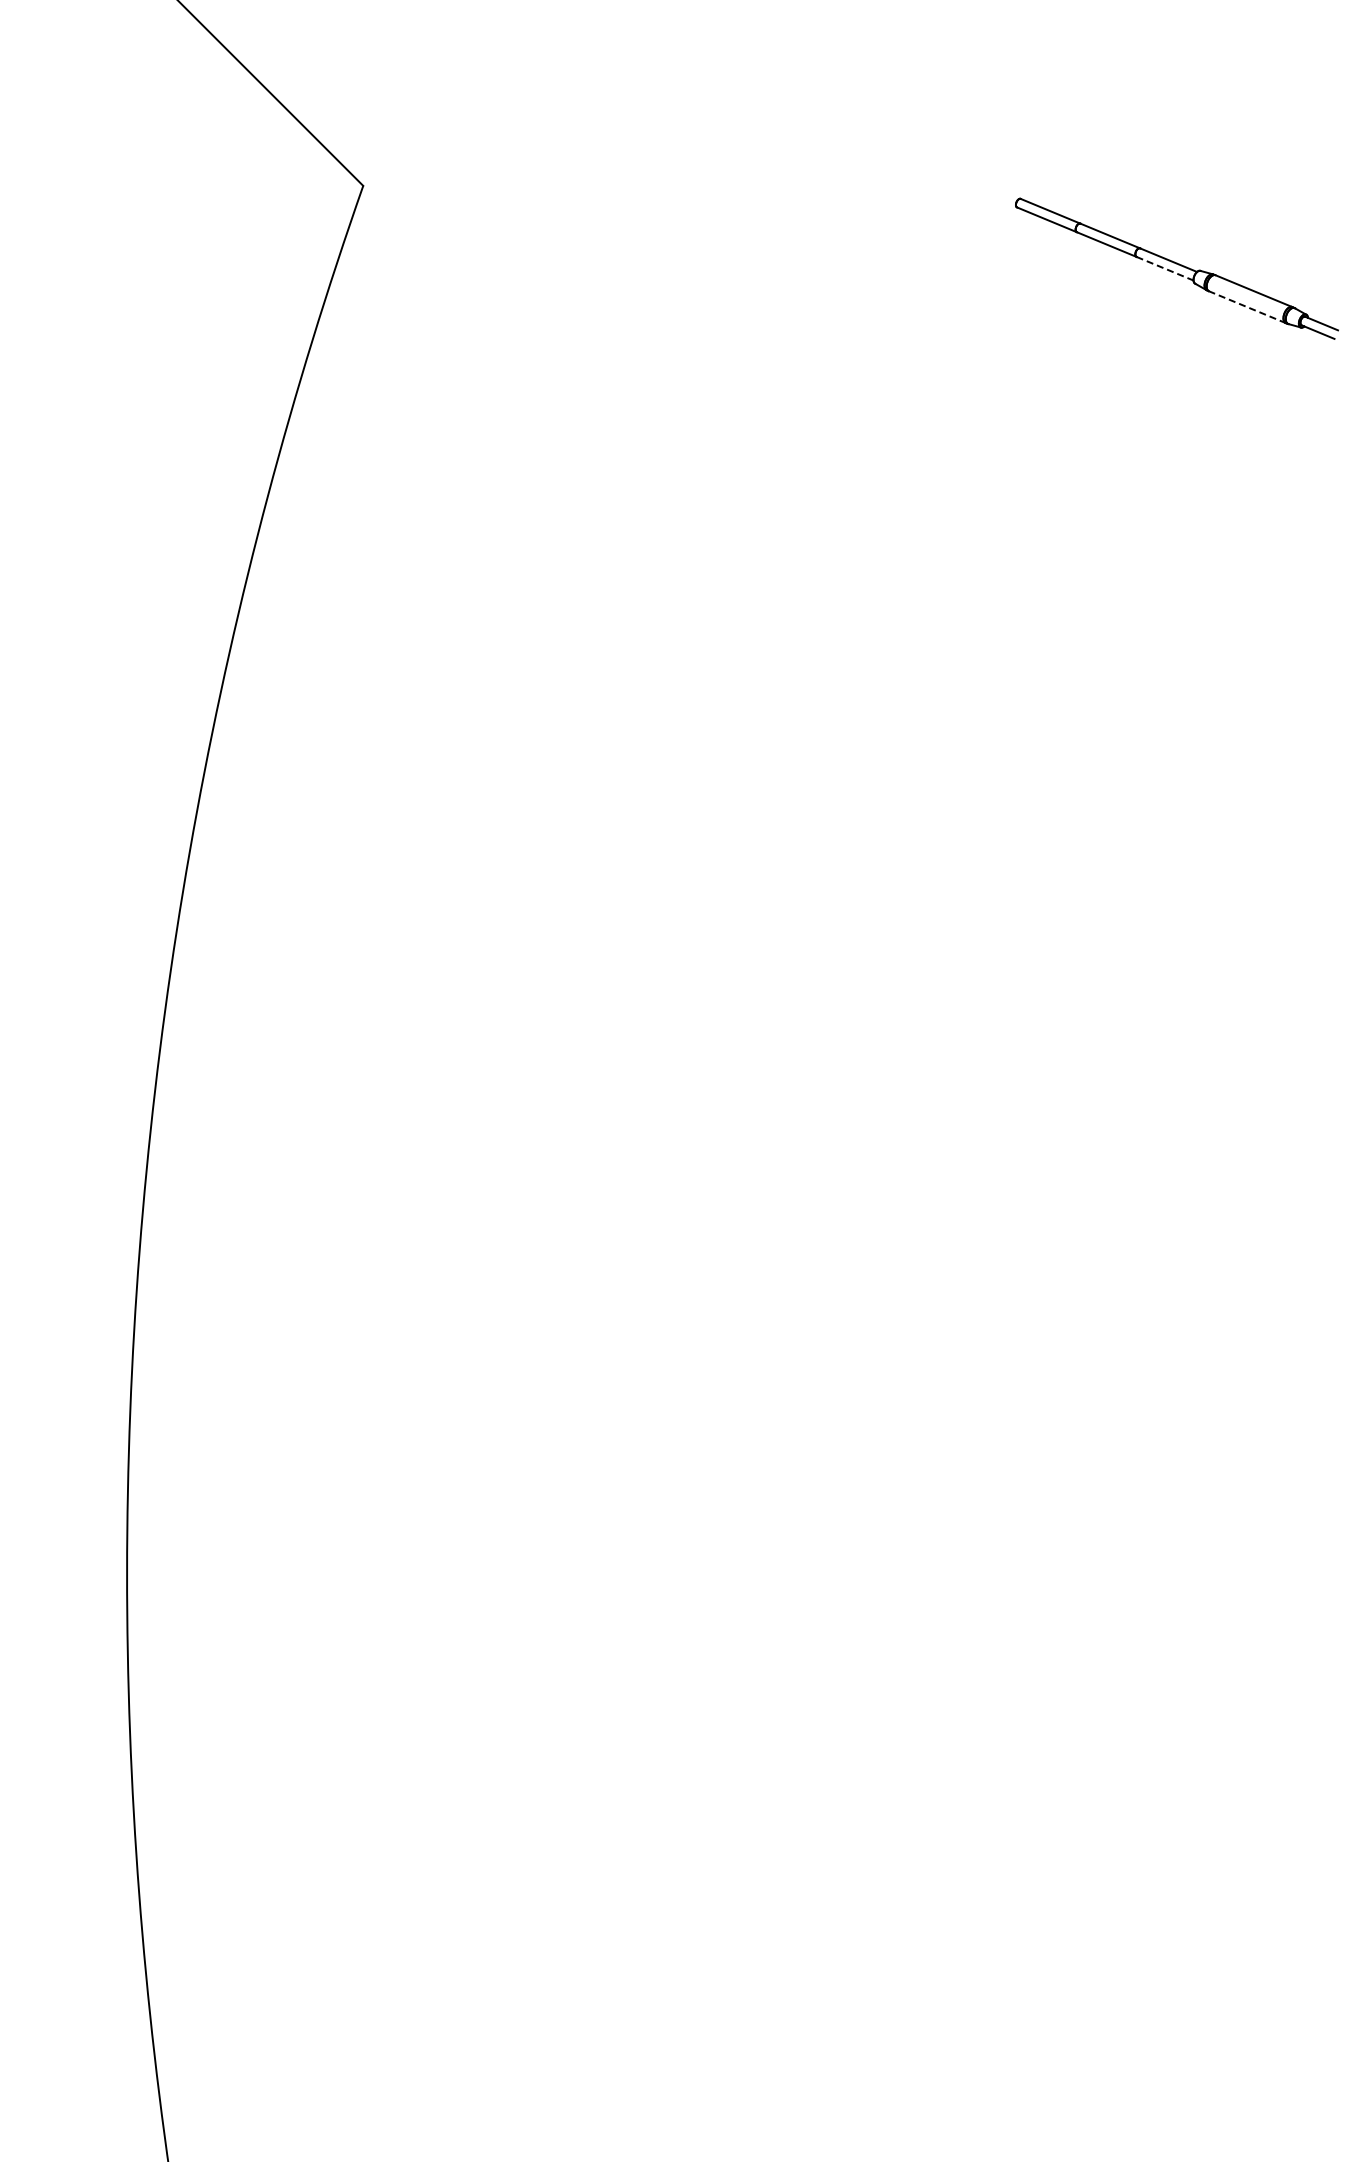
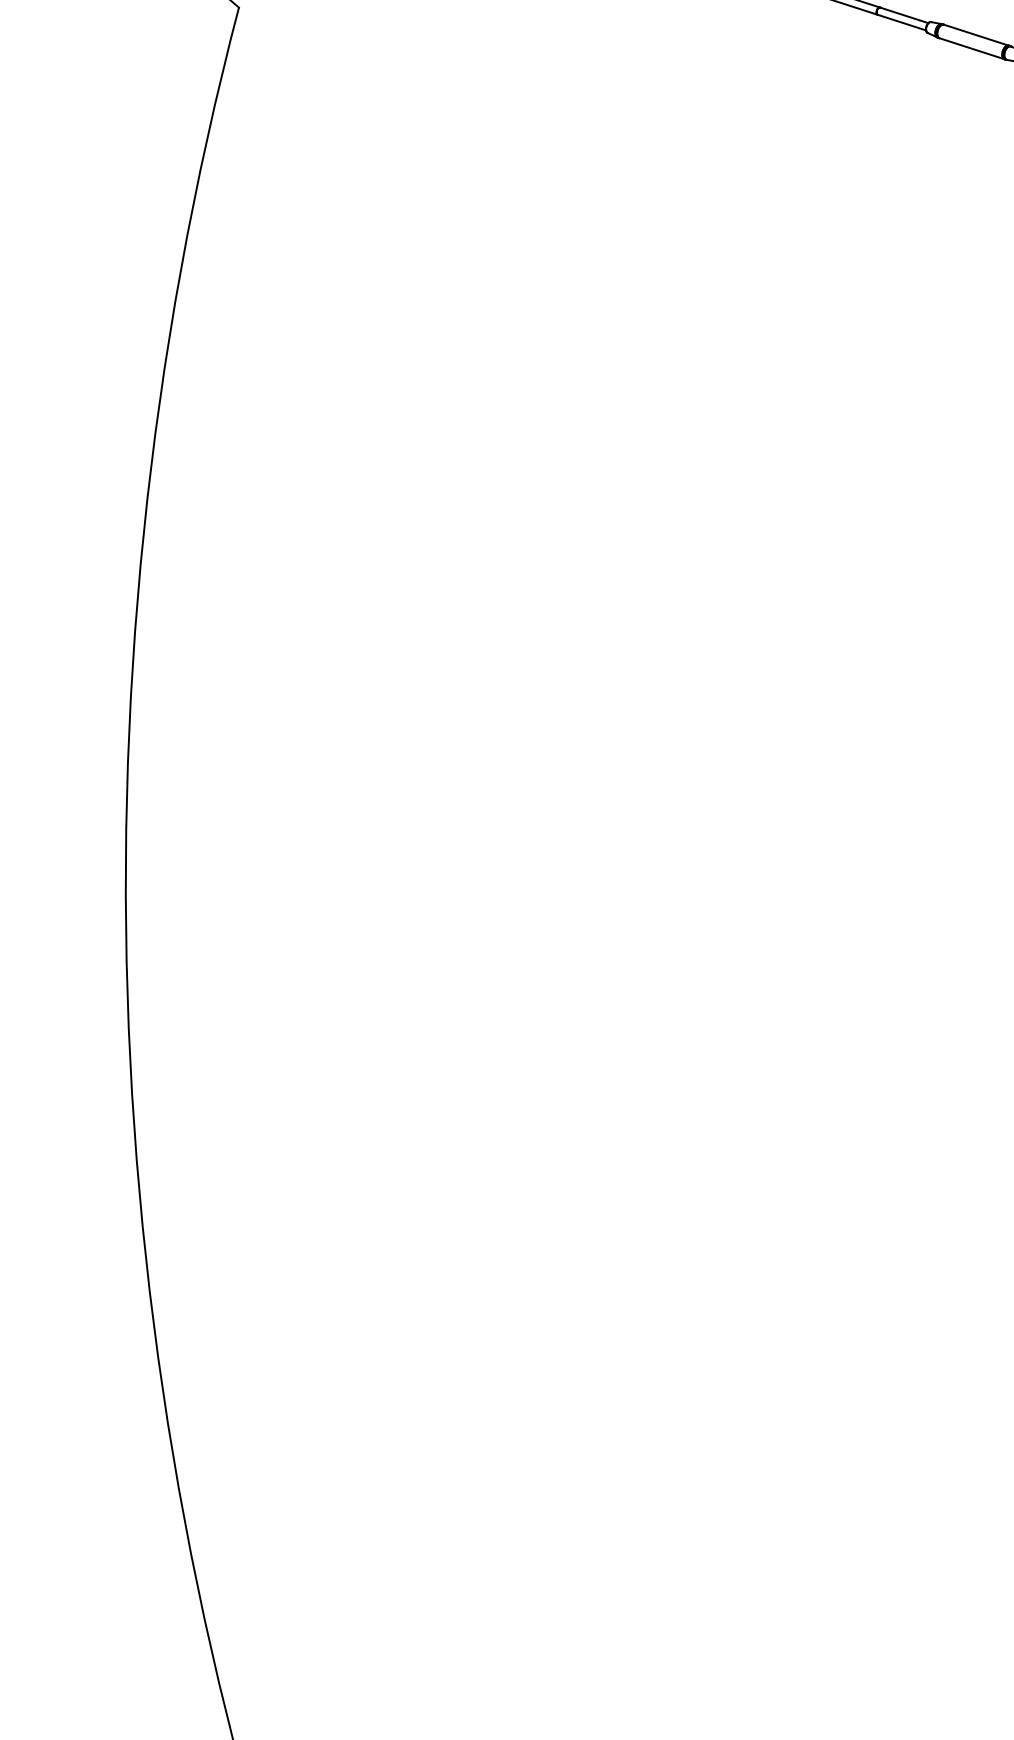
line: (1165, 268) -> (902, 22), dashed -> solid
line: (1247, 307) -> (972, 48), dashed -> solid

